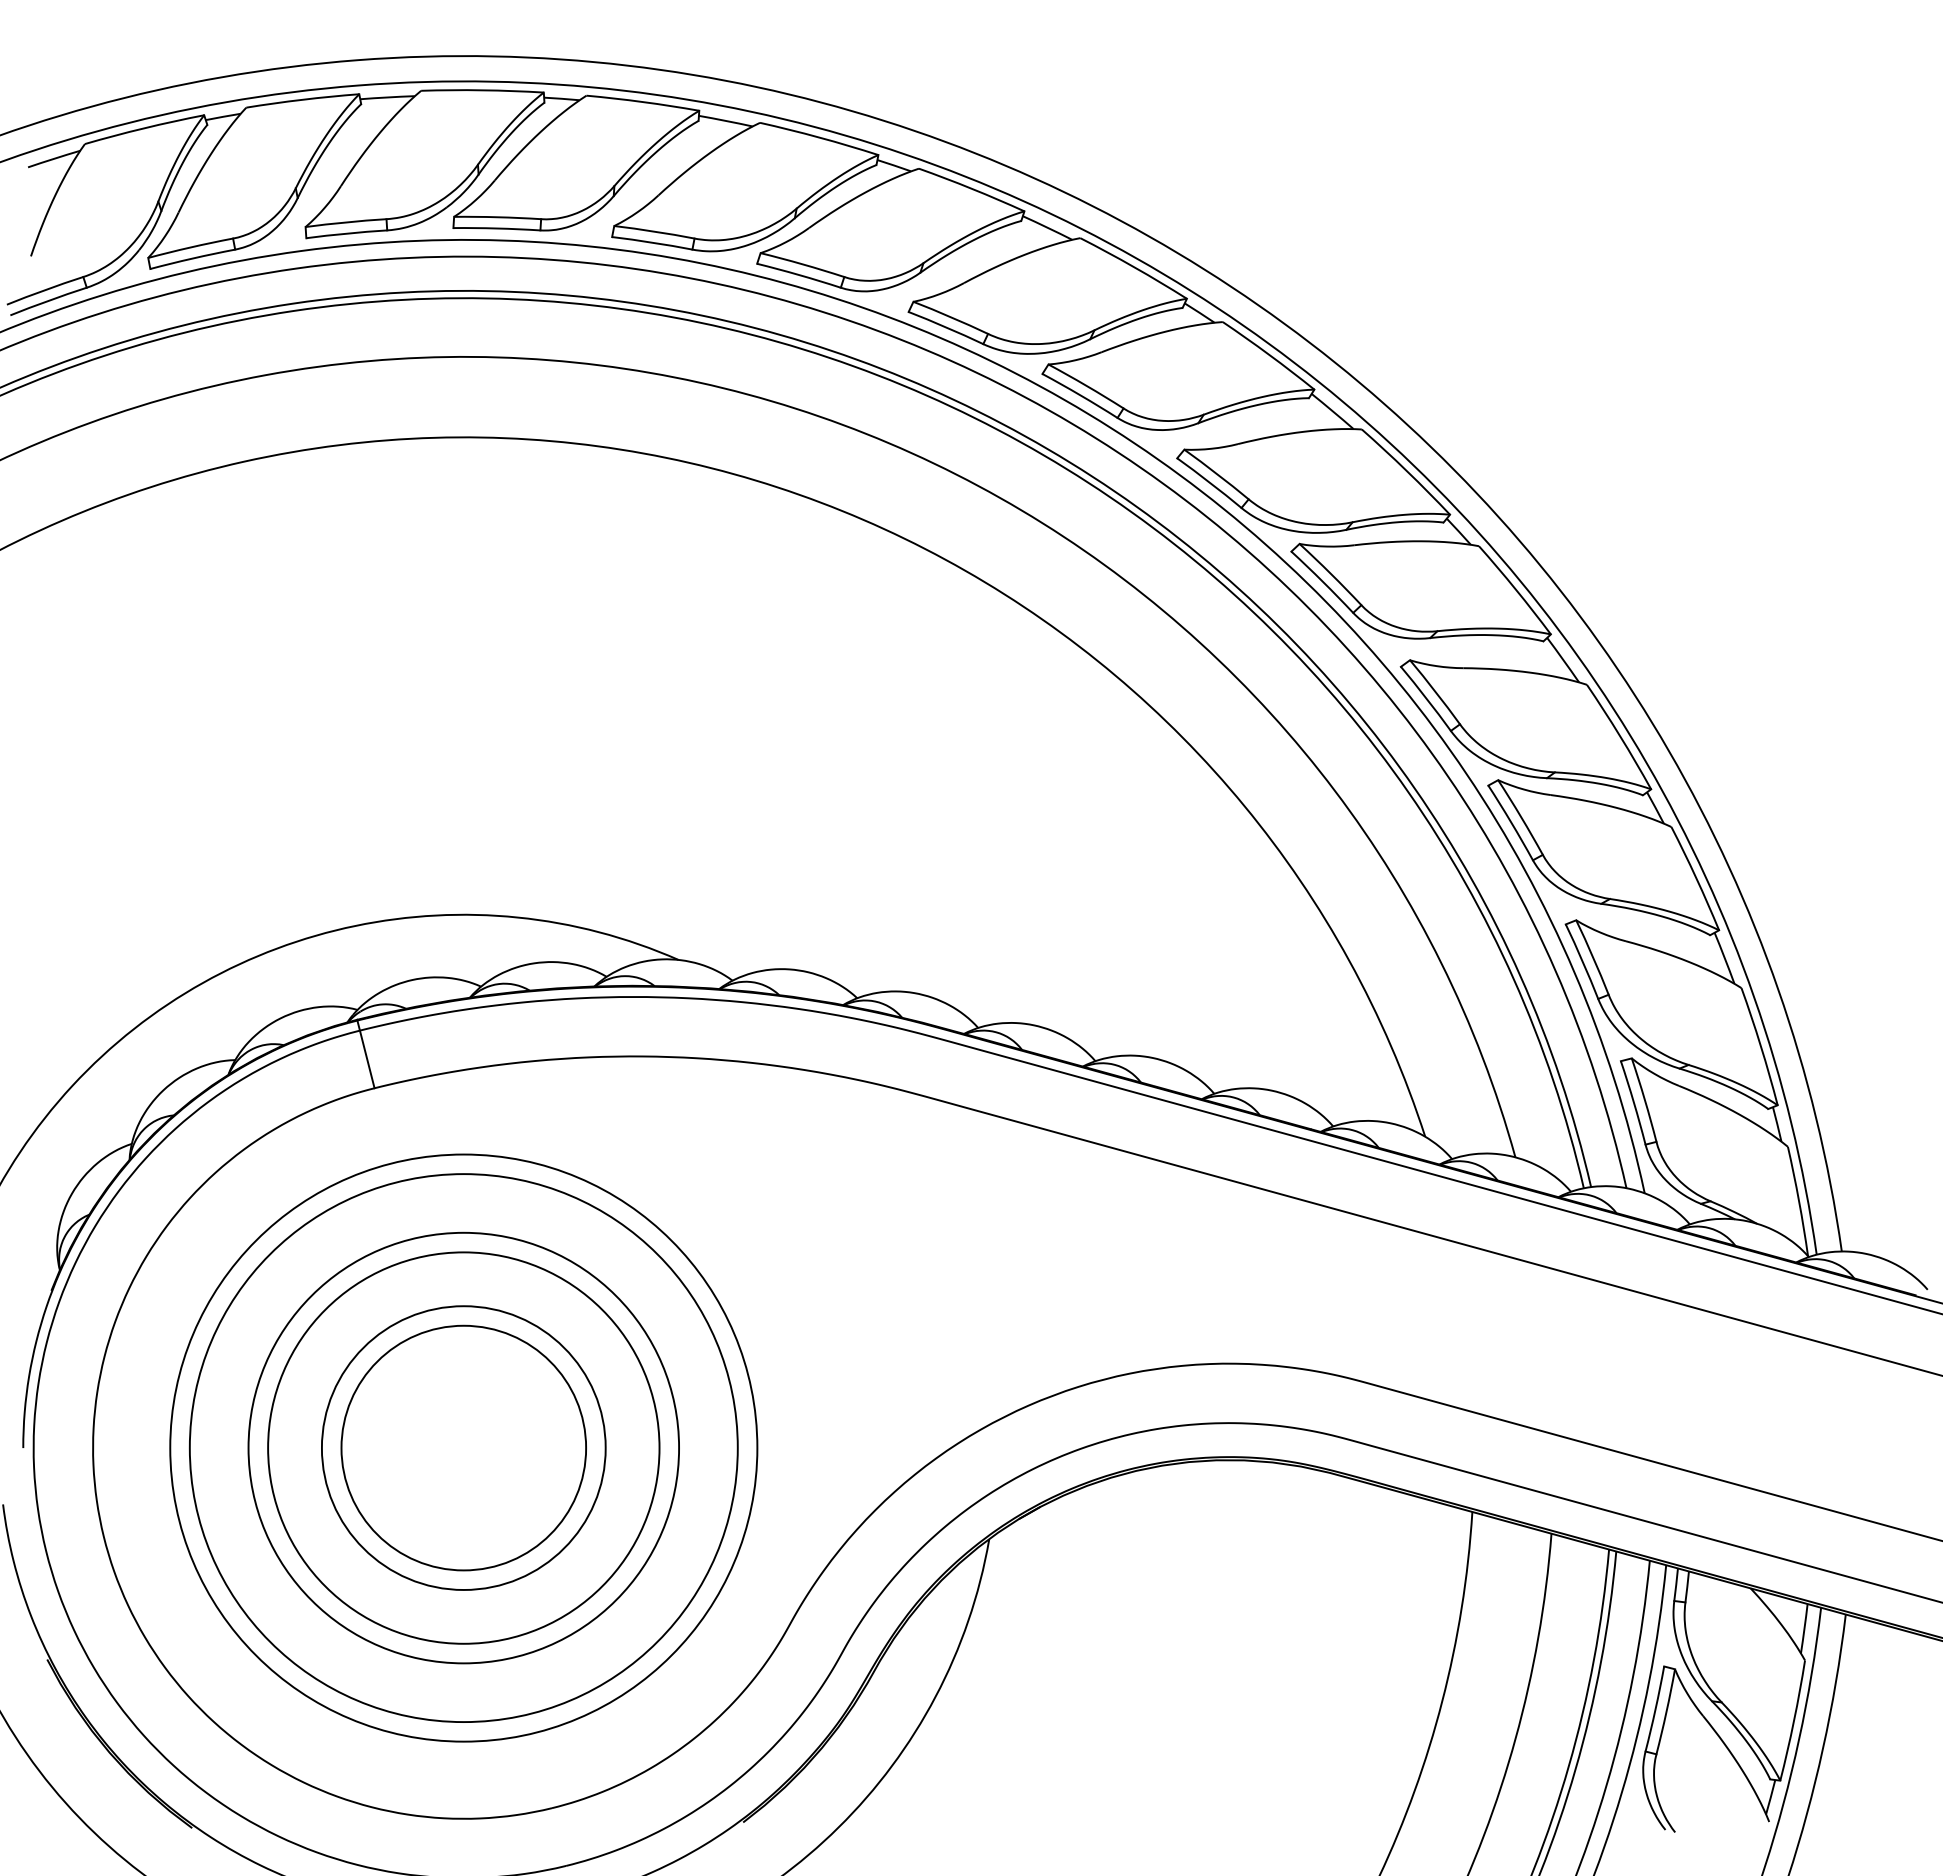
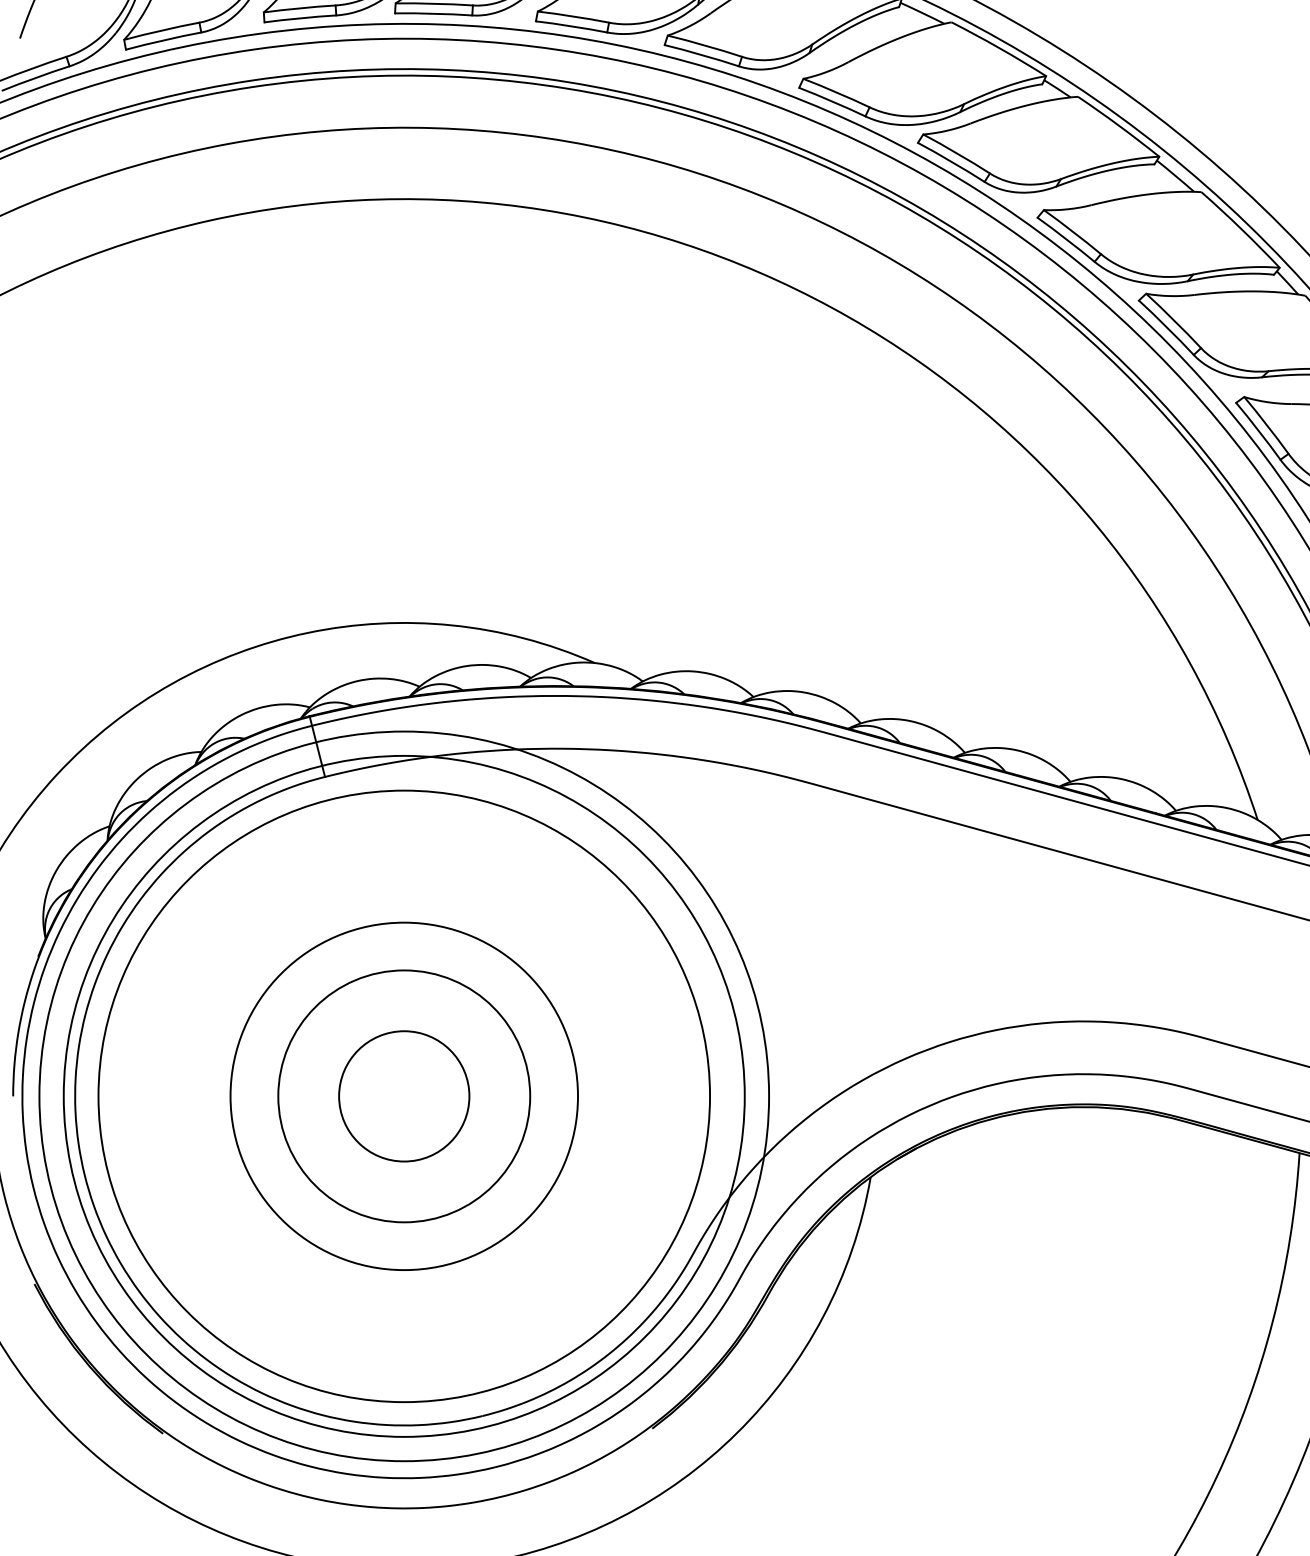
circle: (463, 1447) -> (403, 1095), size x0.6
circle: (463, 1447) -> (403, 1095), size x1.4
circle: (463, 1447) -> (403, 1095), size x1.6
circle: (463, 1448) -> (403, 1096), size x1.4

